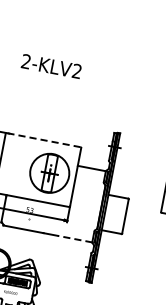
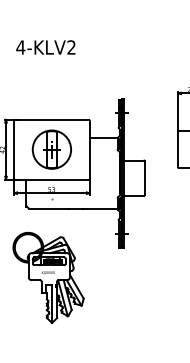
text: (25, 61) -> (20, 47), 2-KLV2 -> 4-KLV2
line: (43, 139) -> (51, 119), dashed -> solid
part: (49, 173) -> (51, 149), moved
line: (74, 239) -> (99, 209), dashed -> solid

